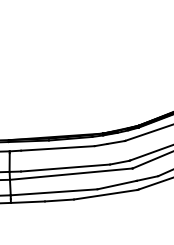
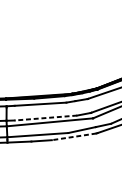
line: (65, 168) -> (45, 118), solid -> dashed
line: (105, 194) -> (74, 136), solid -> dashed

